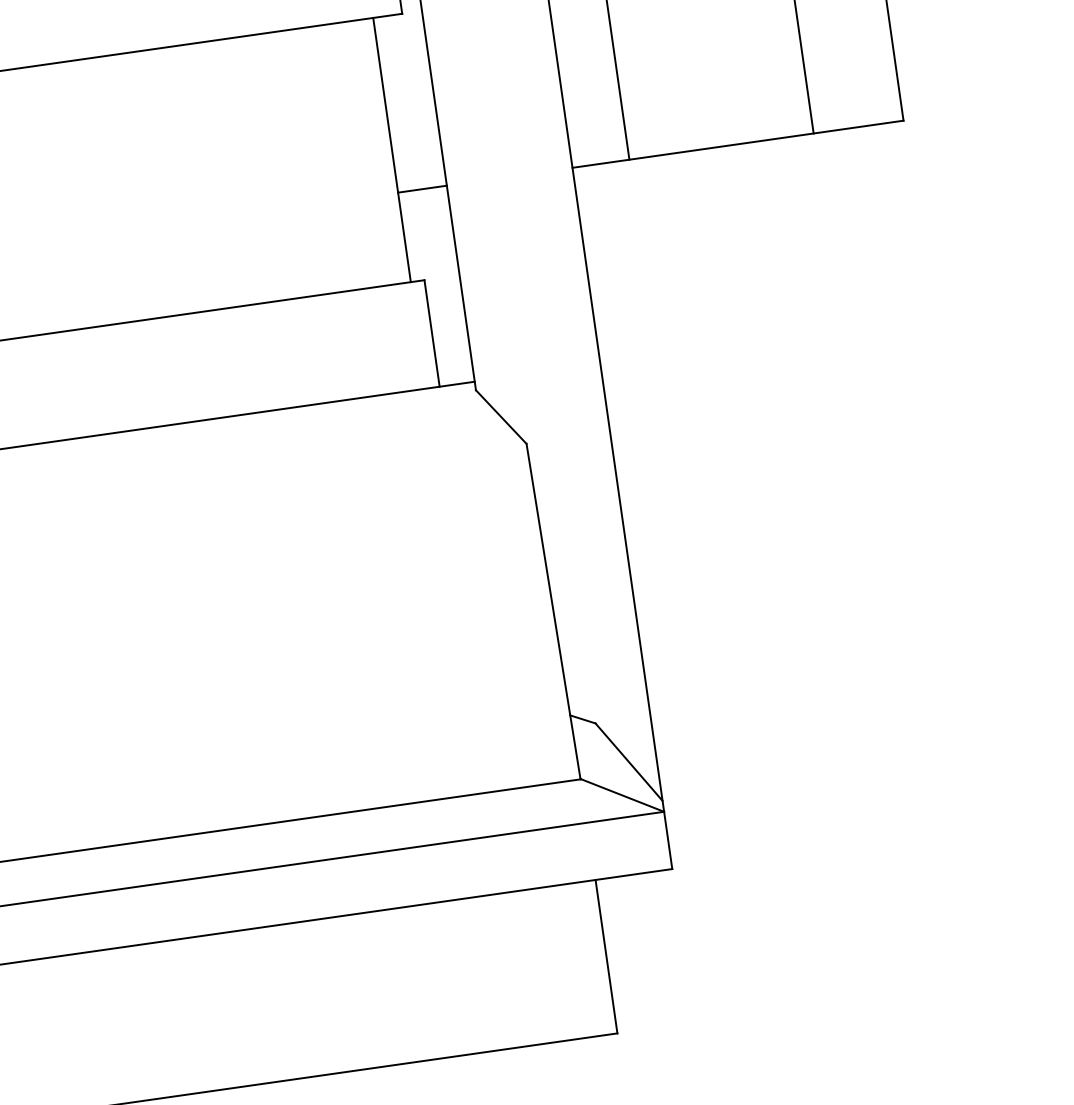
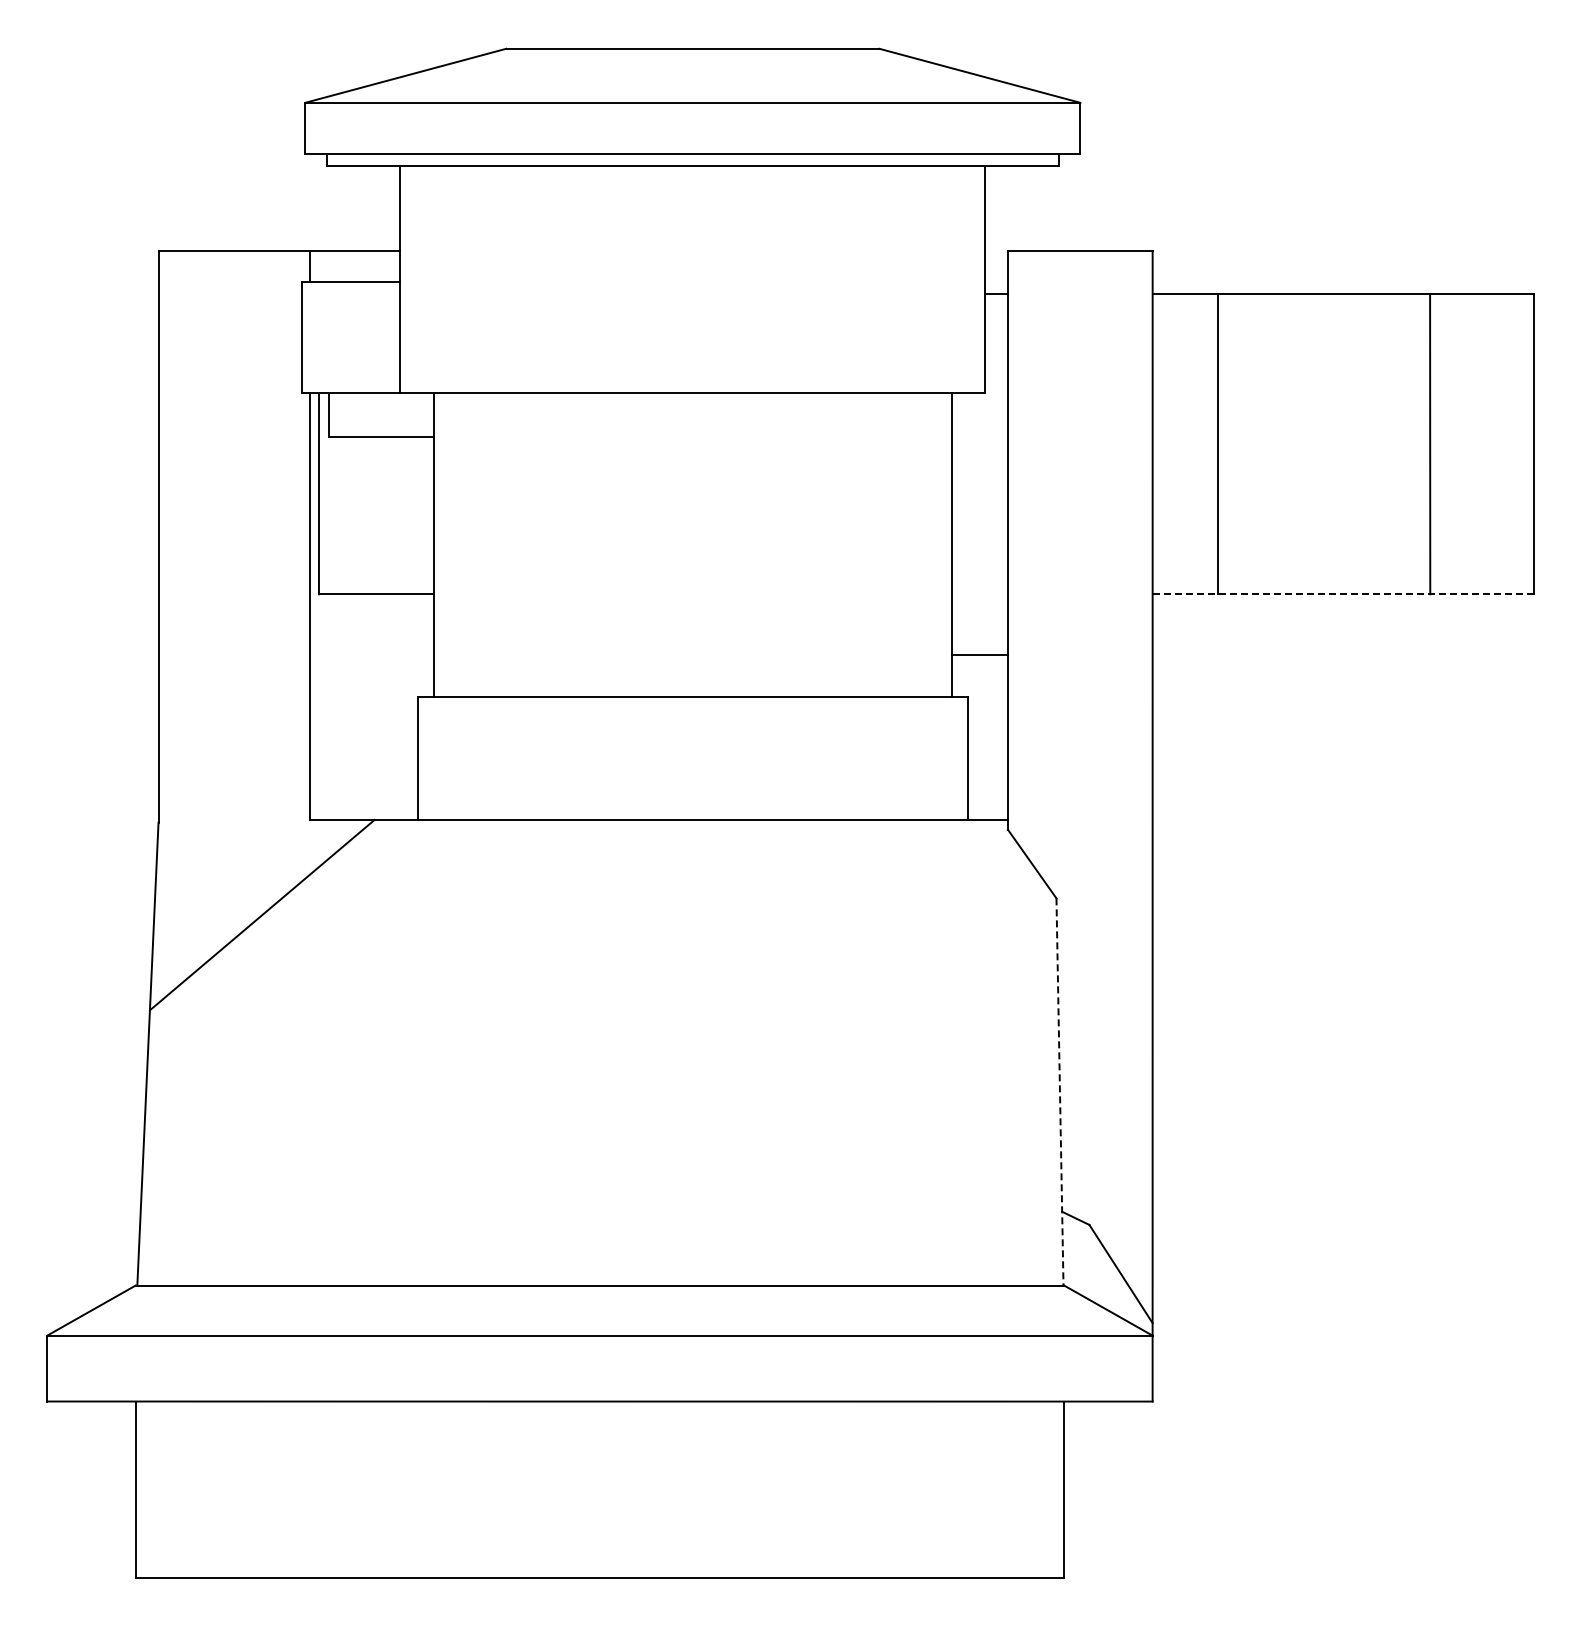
line: (738, 144) -> (1343, 594), solid -> dashed
line: (422, 189) -> (979, 655), moved
line: (553, 612) -> (1059, 1092), solid -> dashed

